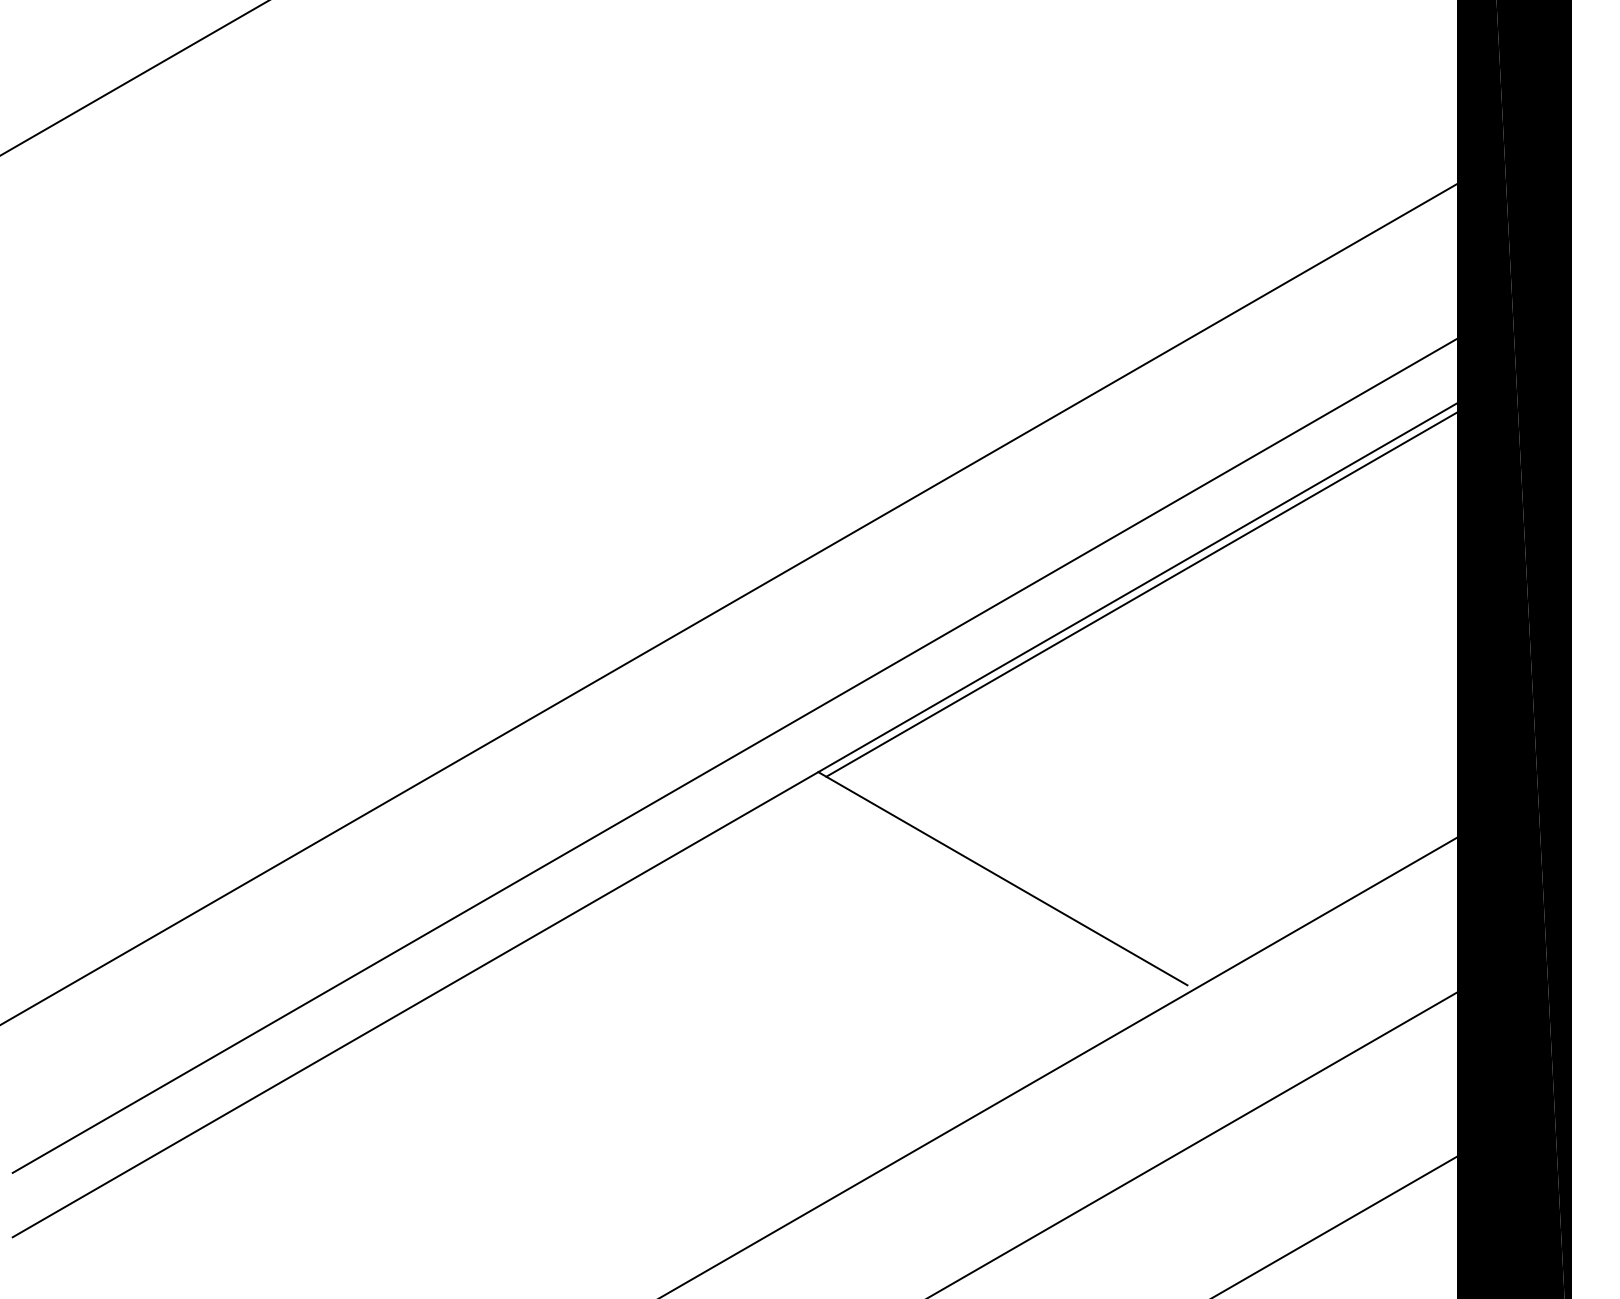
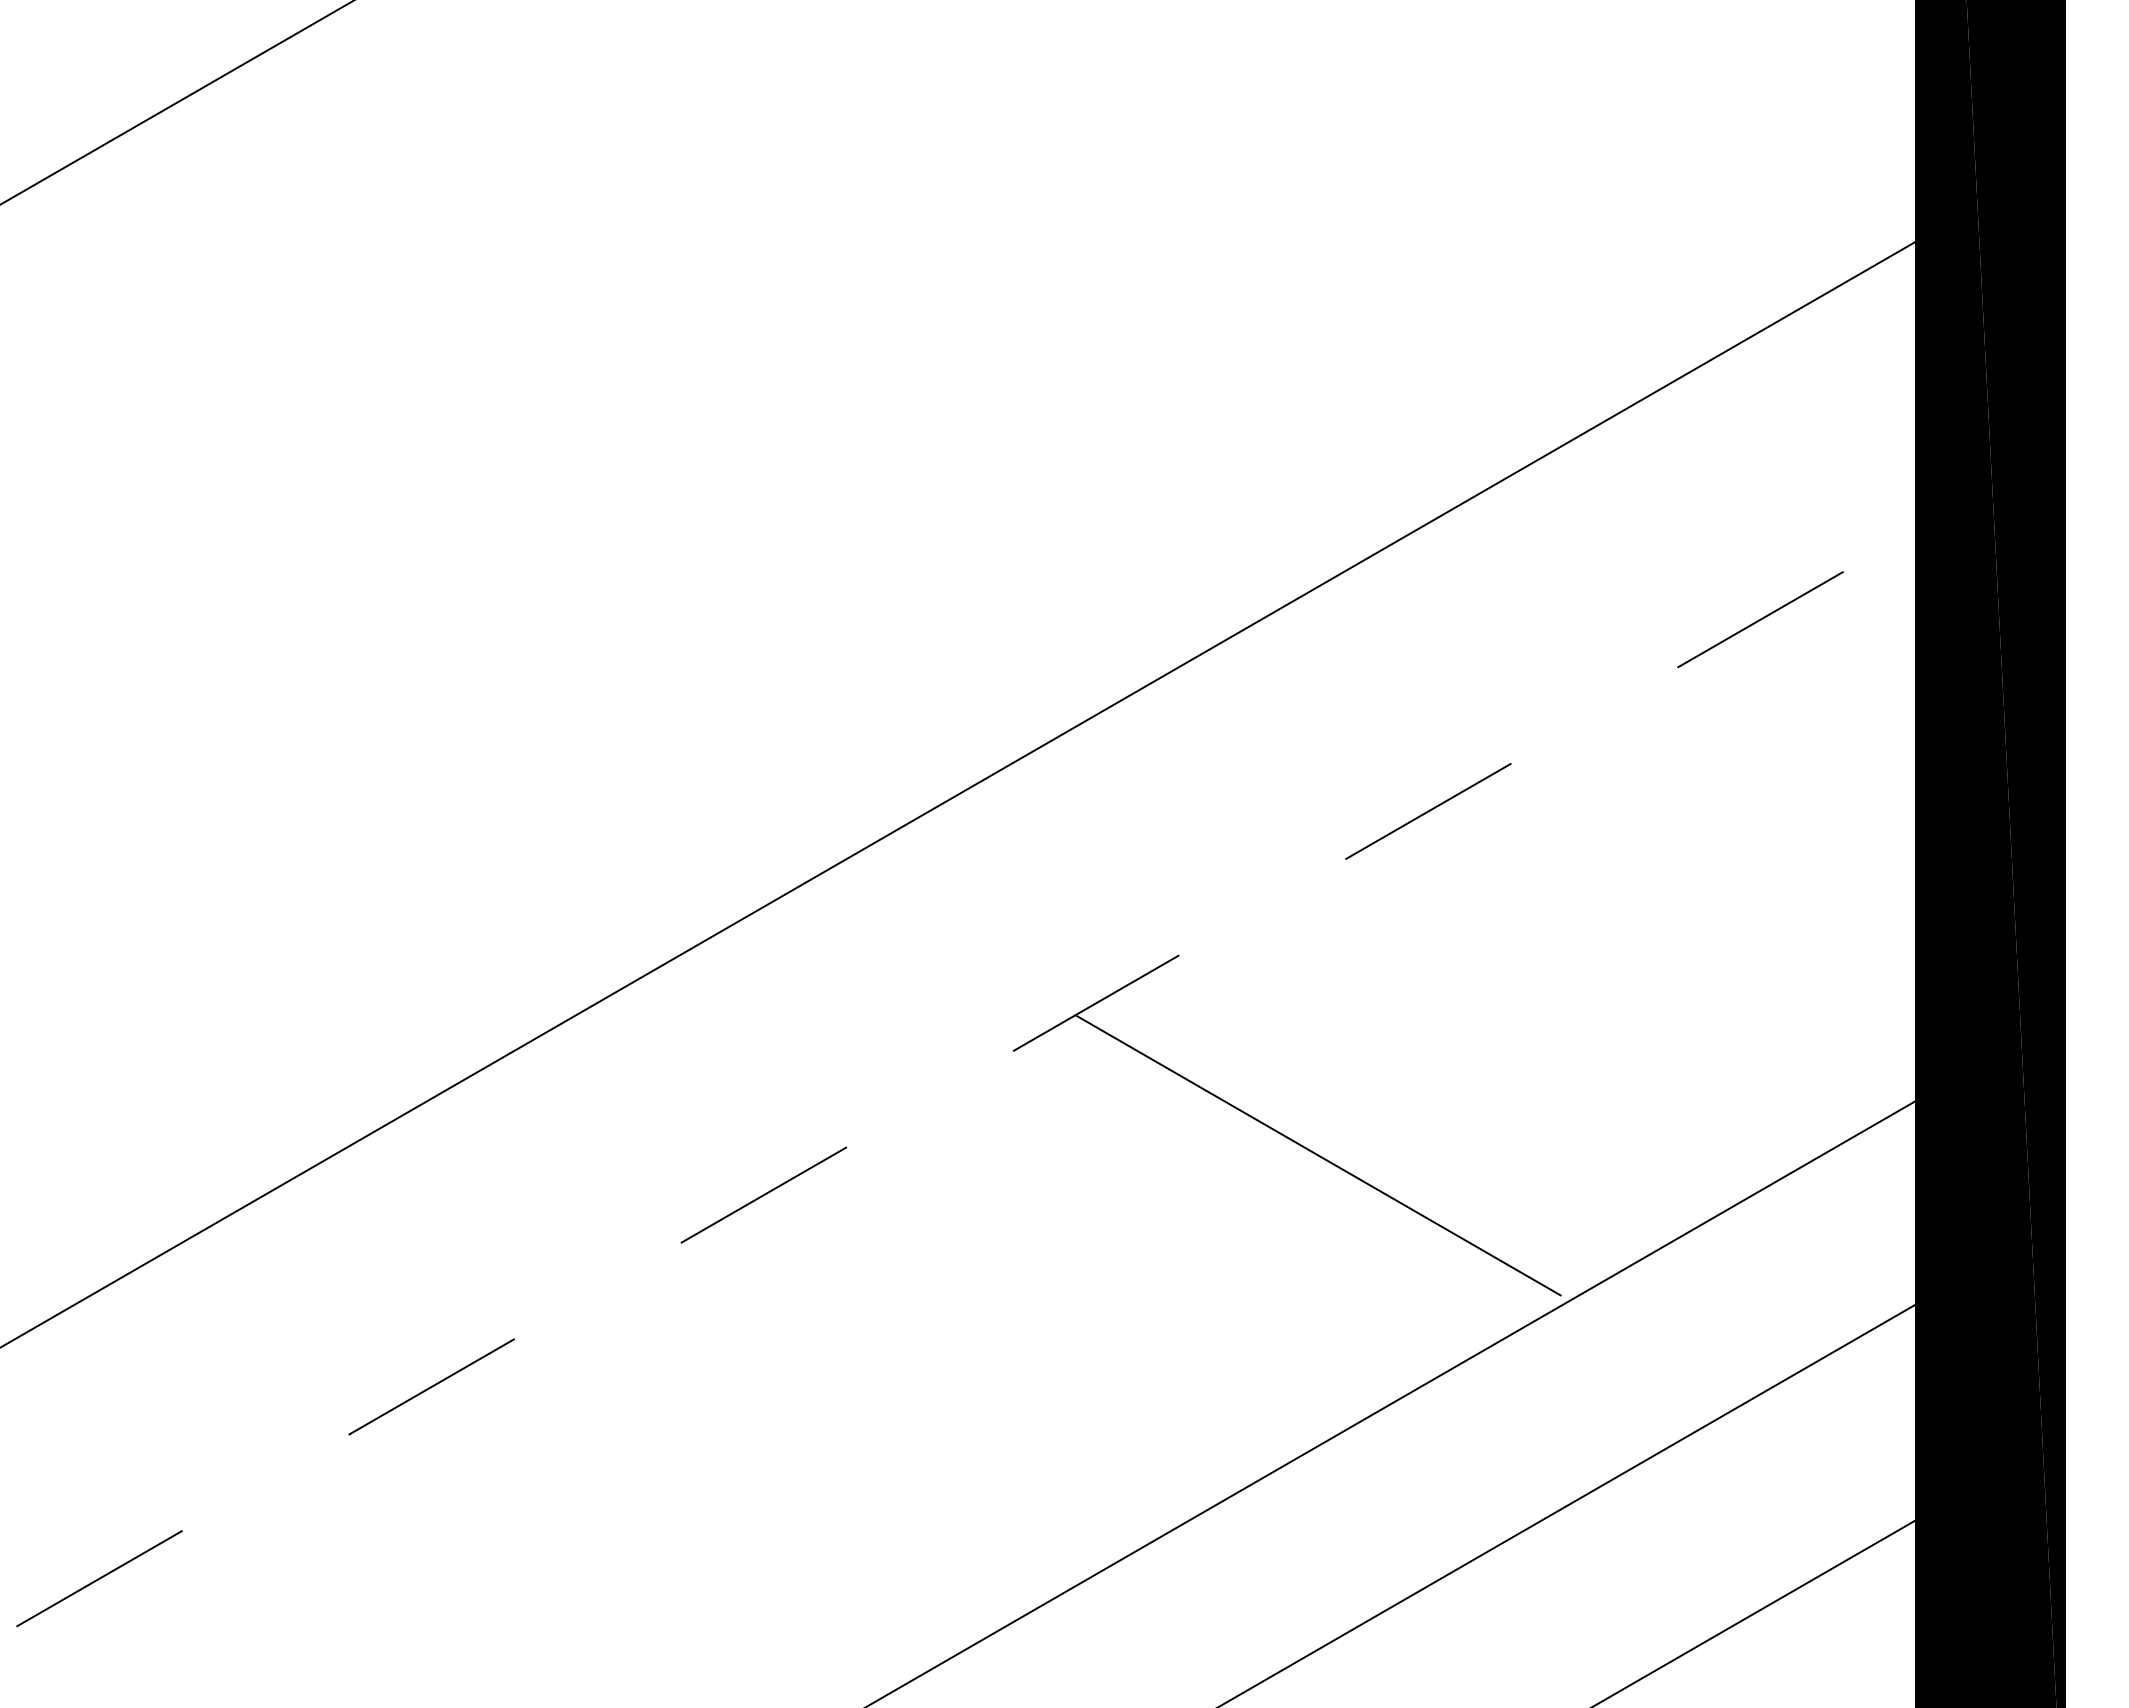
line: (1141, 594) -> (1500, 781), removed
line: (734, 755) -> (965, 993), removed
line: (735, 820) -> (966, 1078), solid -> dashed

